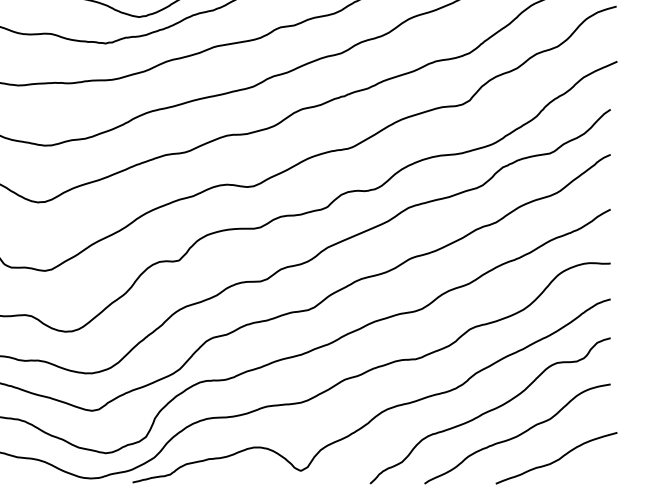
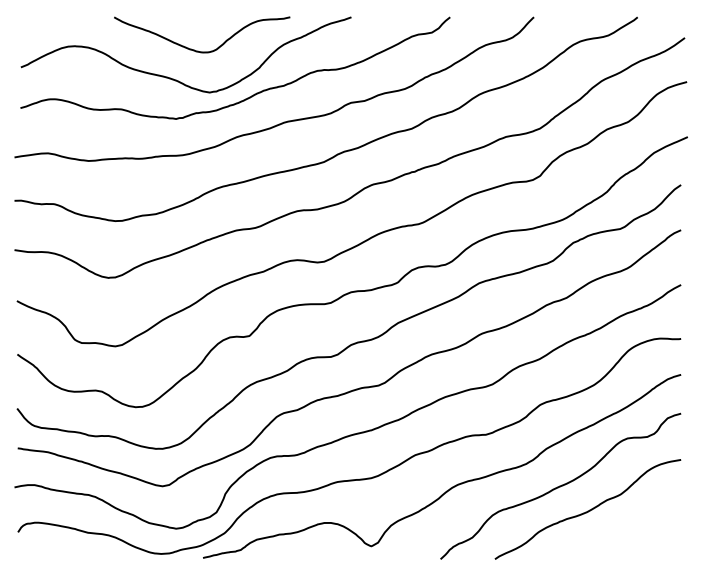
curve: (557, 459) -> (627, 534), removed

